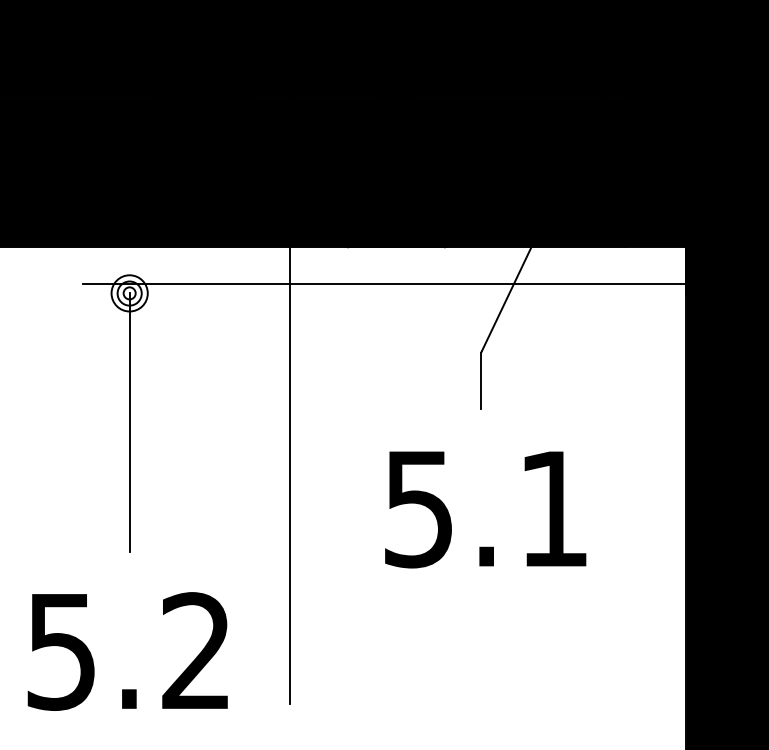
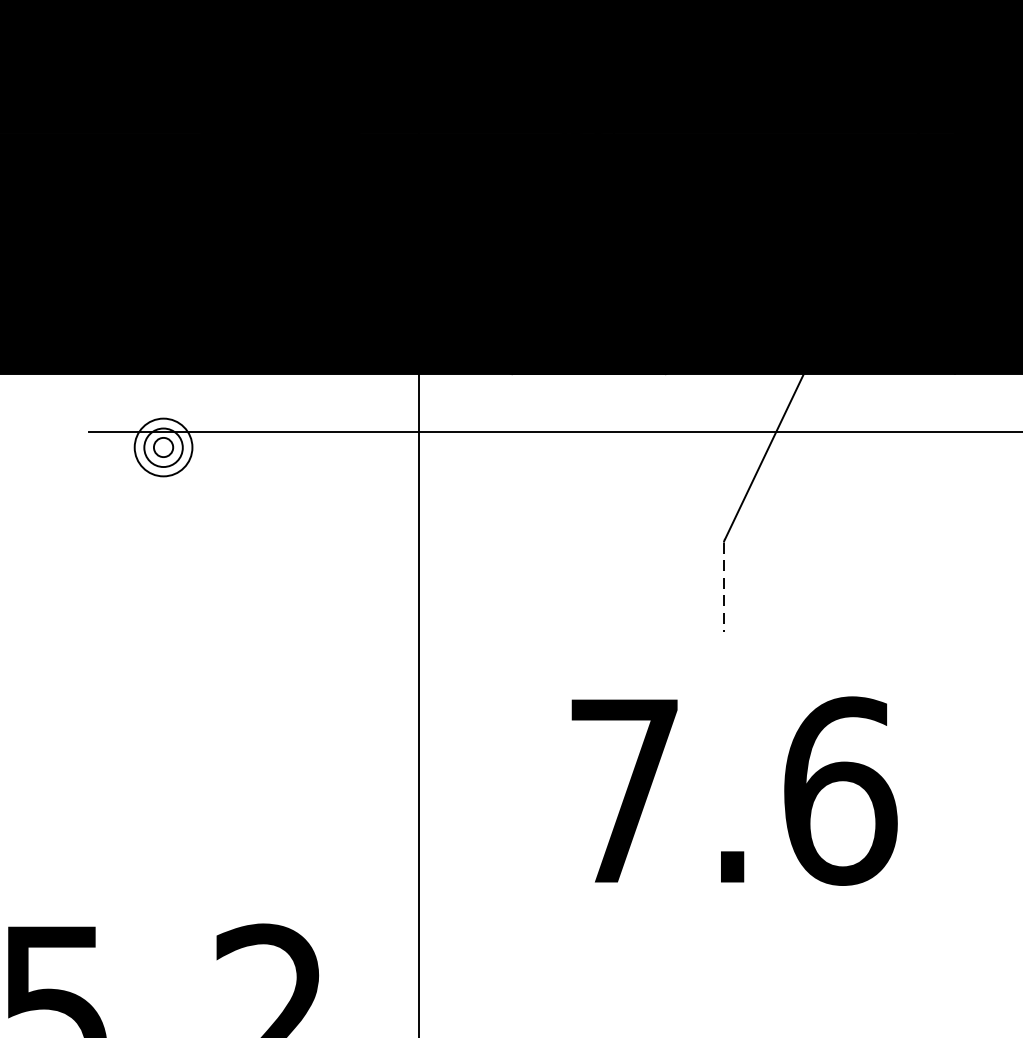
line: (481, 381) -> (724, 587), solid -> dashed
line: (129, 422) -> (163, 653), removed
text: (487, 508) -> (733, 790), 5.1 -> 7.6

